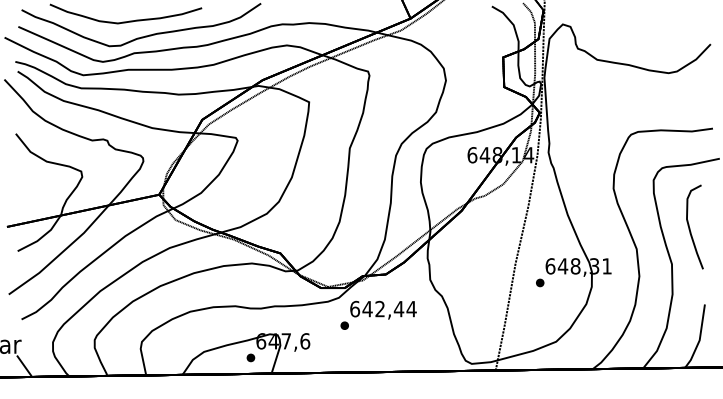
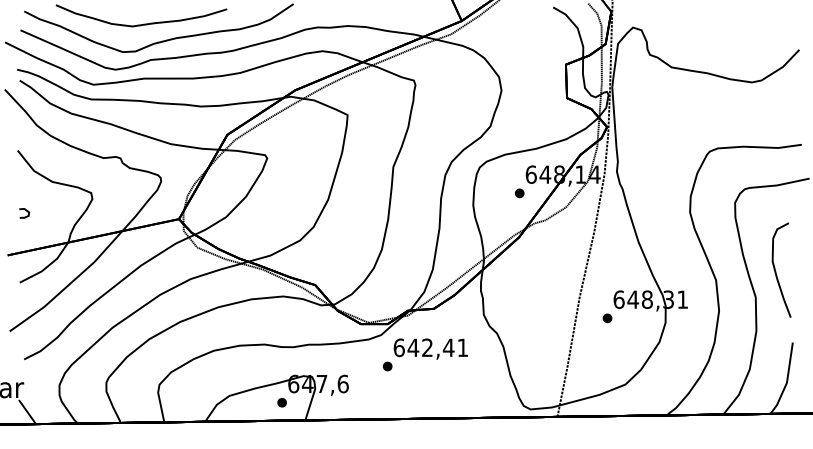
part: (461, 171) -> (518, 193), added
curve: (22, 187) -> (25, 211), added
curve: (690, 228) -> (776, 271), moved
text: (411, 309) -> (462, 348), 642,44 -> 642,41

